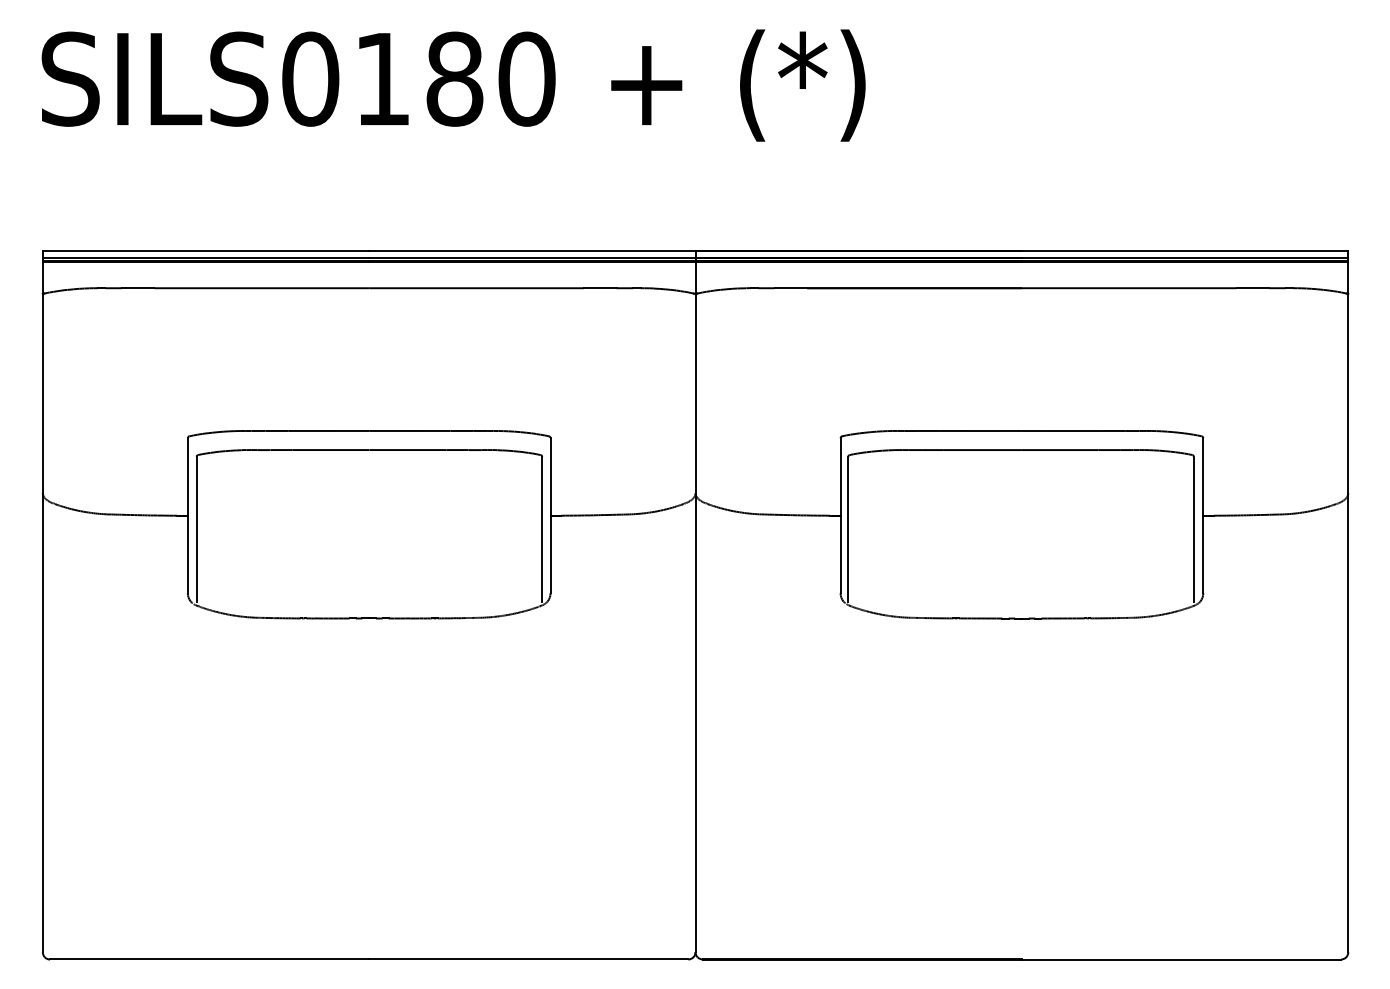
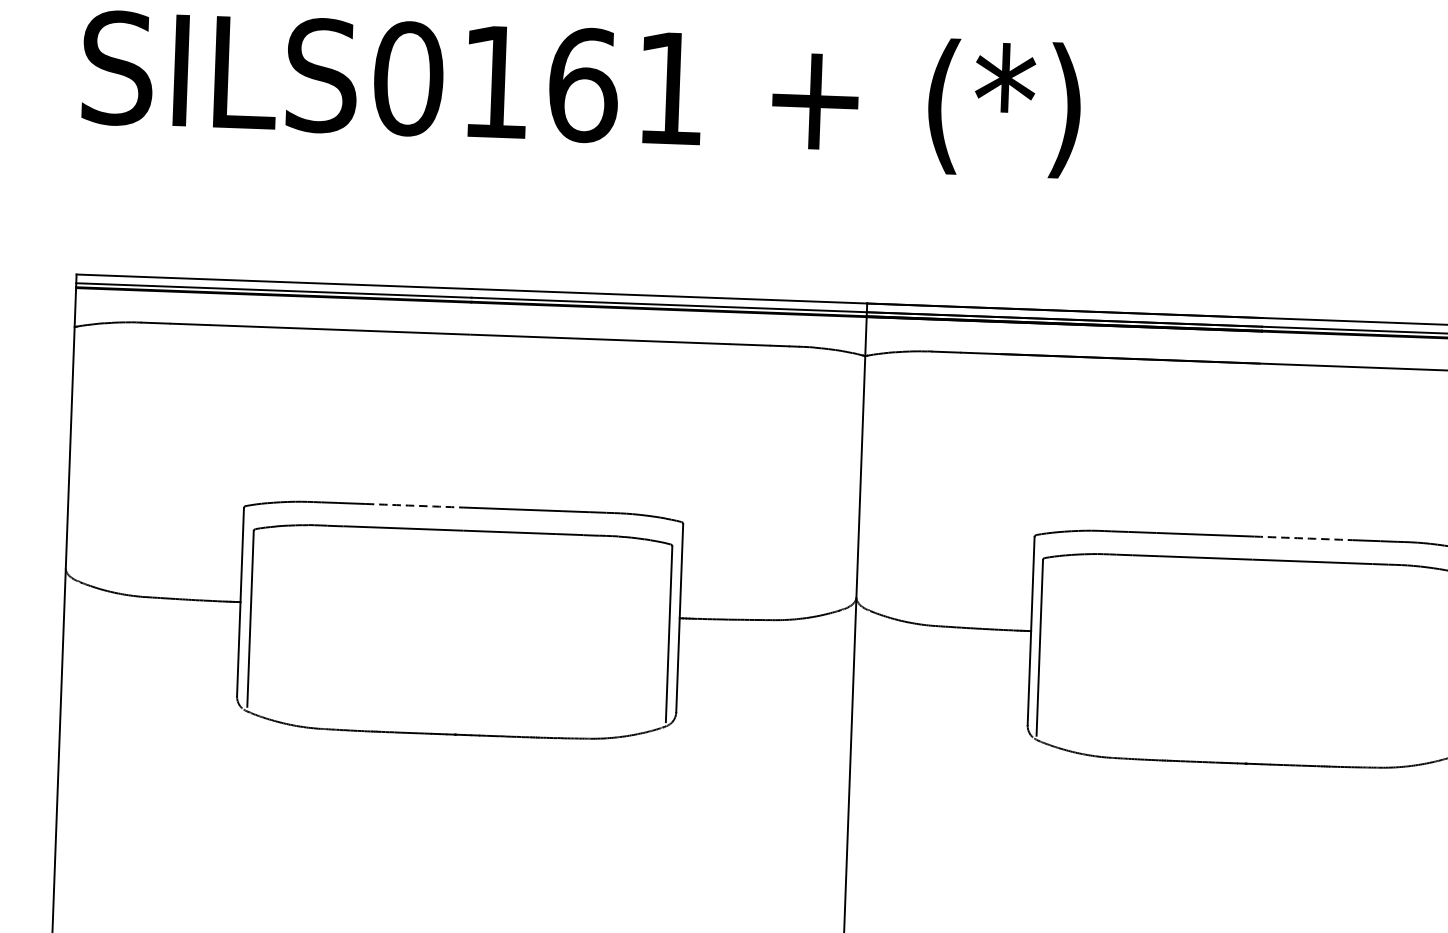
text: (490, 78) -> (626, 86), SILS0180 -> SILS0161
arc: (328, 431) -> (414, 506), solid -> dashed
arc: (1062, 431) -> (1303, 538), solid -> dashed

